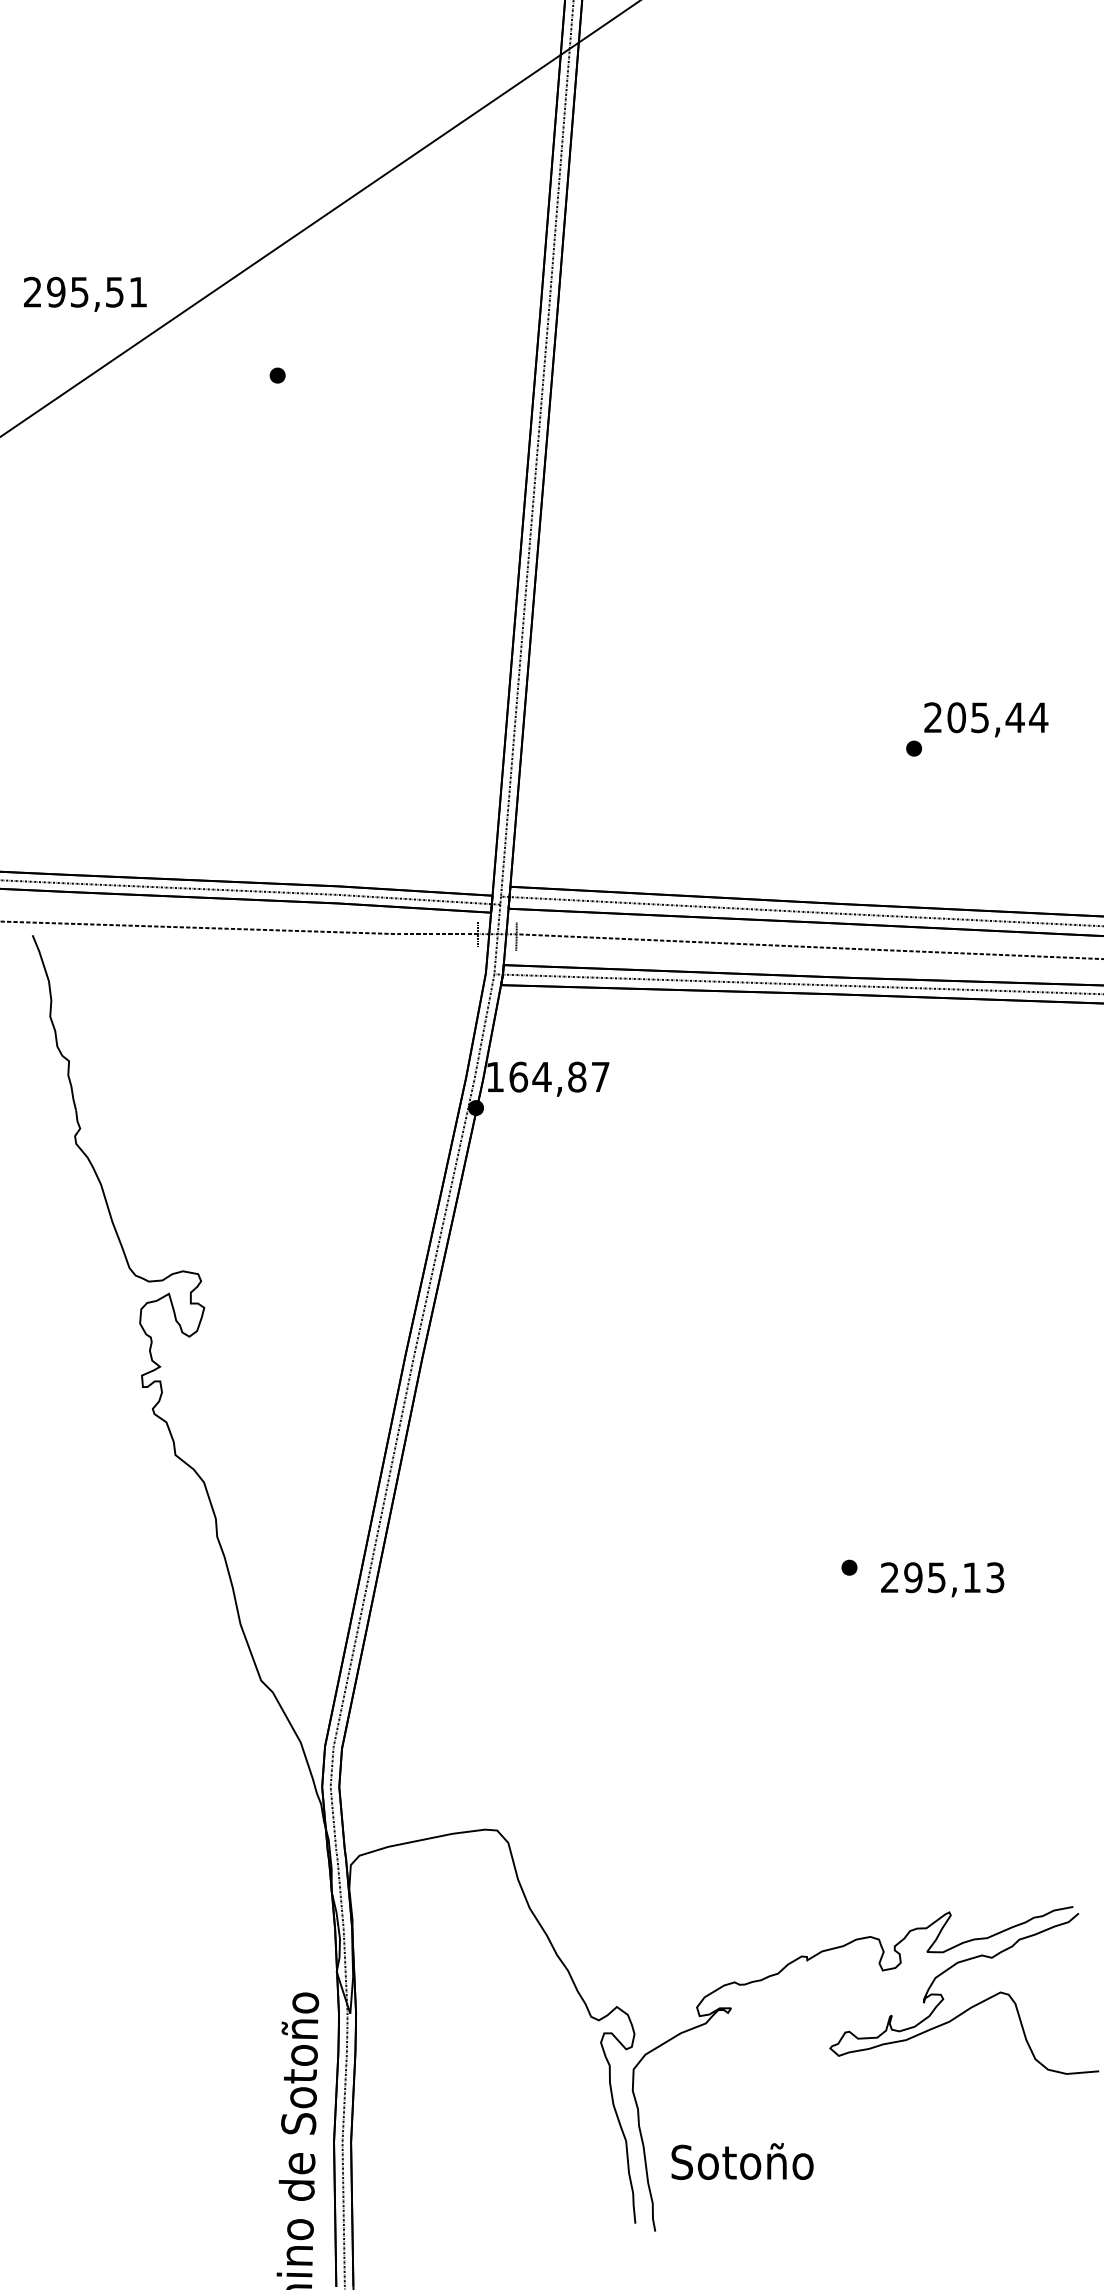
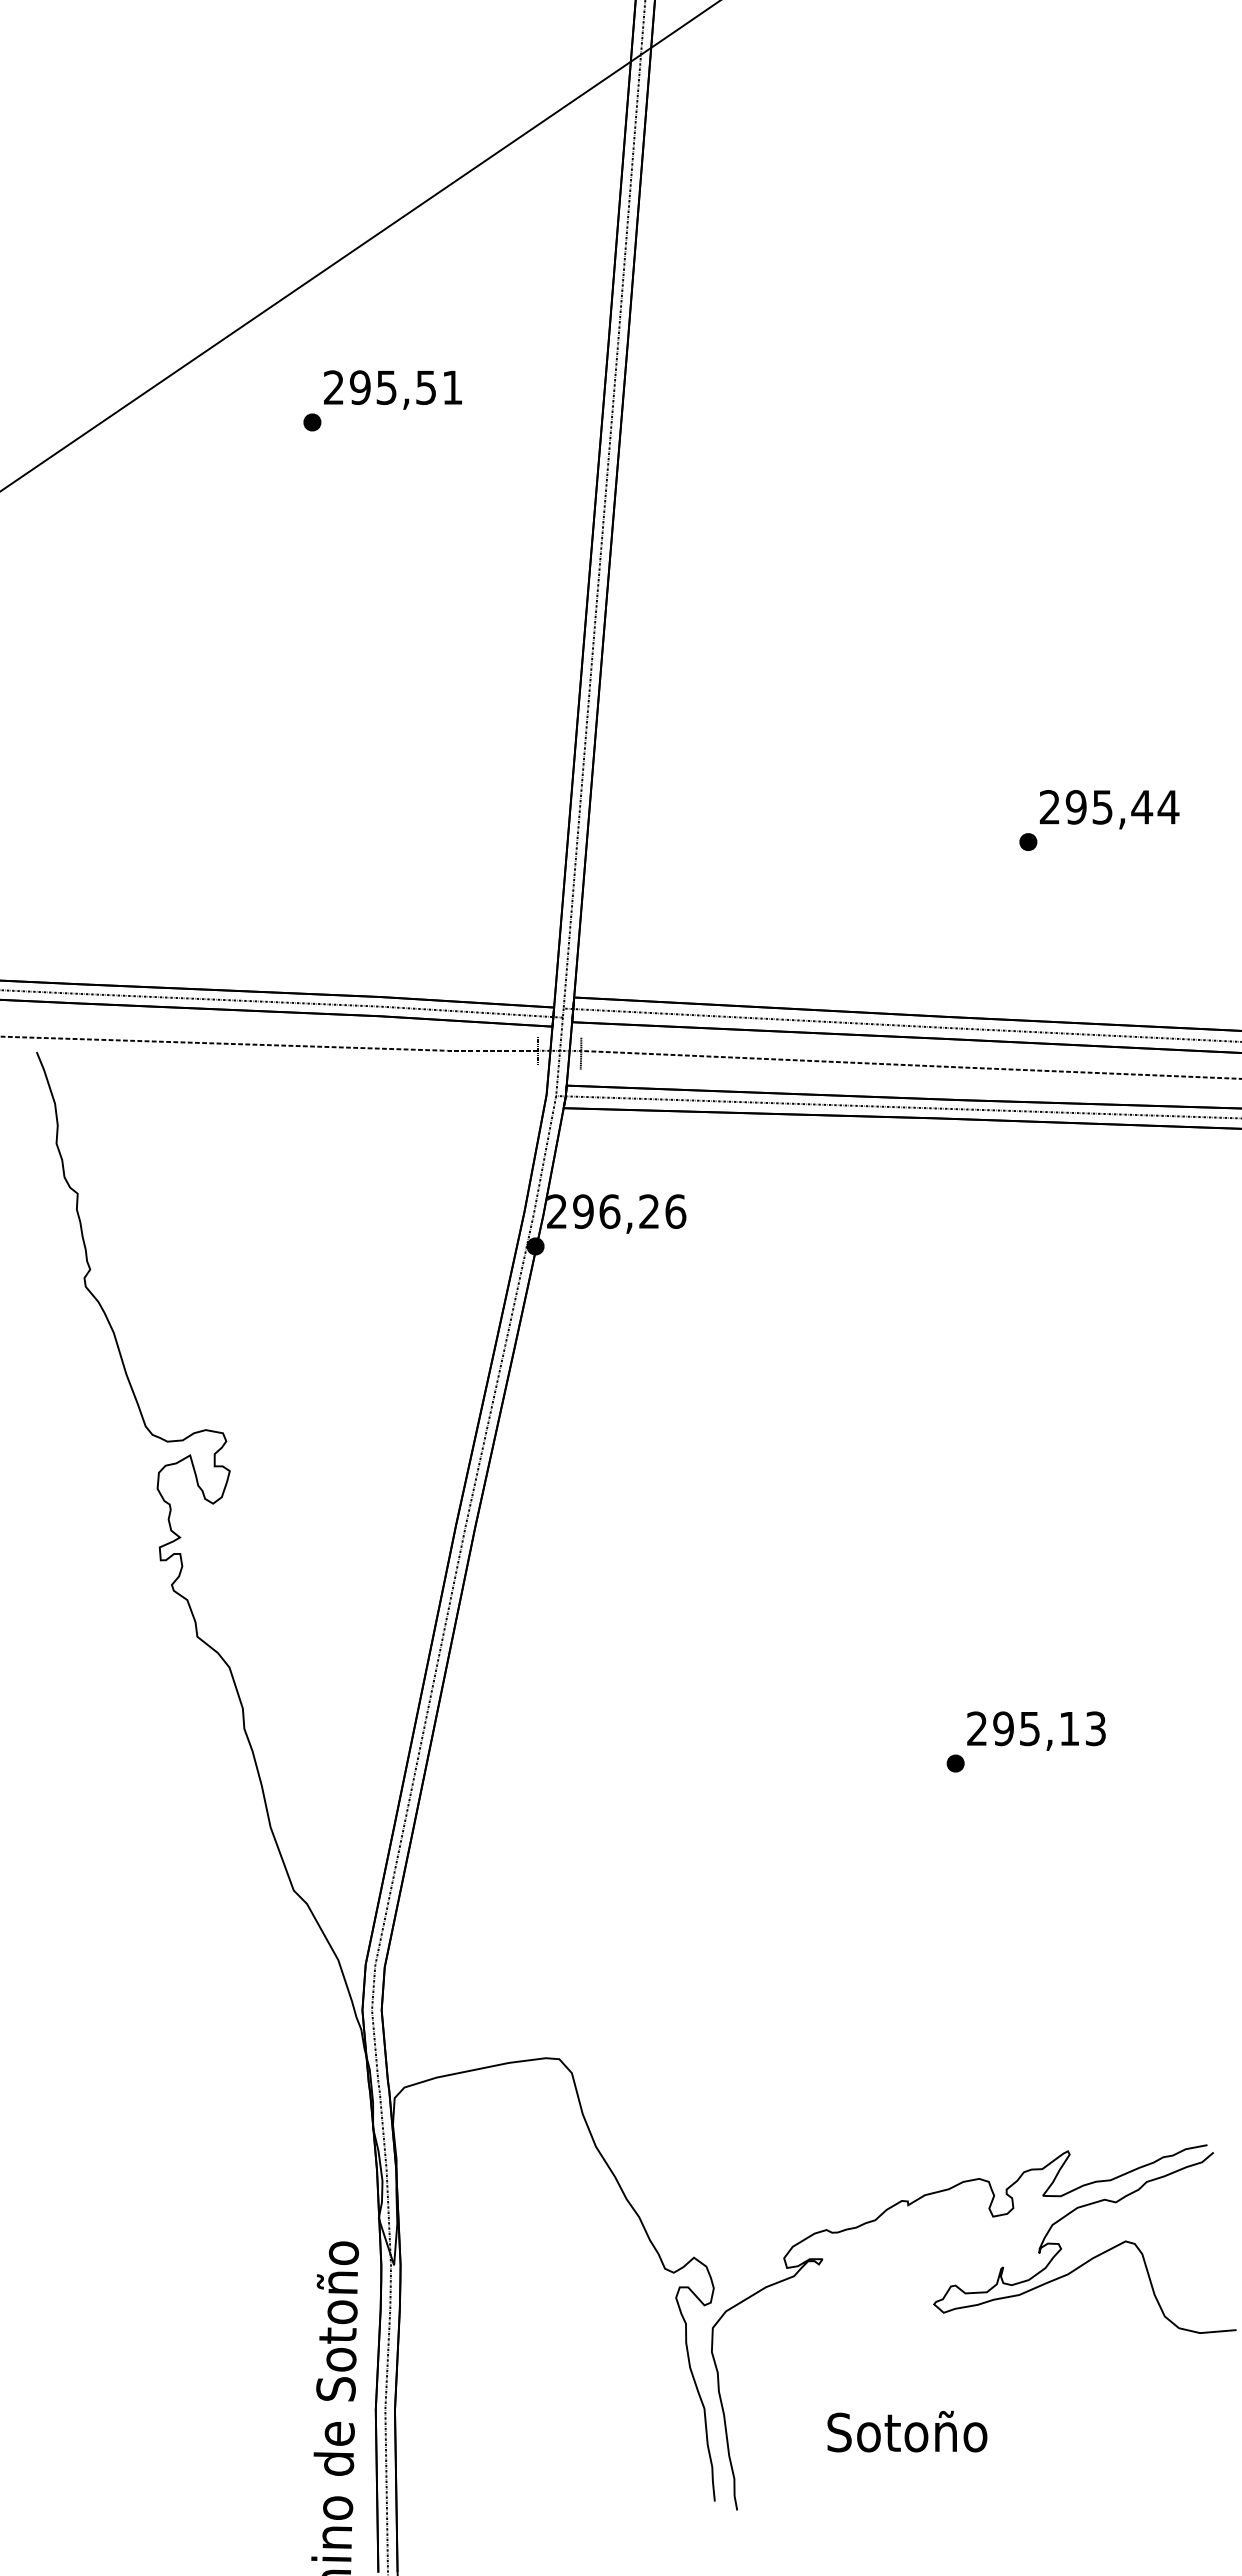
text: (84, 293) -> (392, 389), moved
text: (956, 717) -> (1075, 807), 205,44 -> 295,44
text: (547, 1076) -> (616, 1211), 164,87 -> 296,26
text: (942, 1579) -> (1036, 1730), moved
text: (742, 2161) -> (907, 2431), moved

